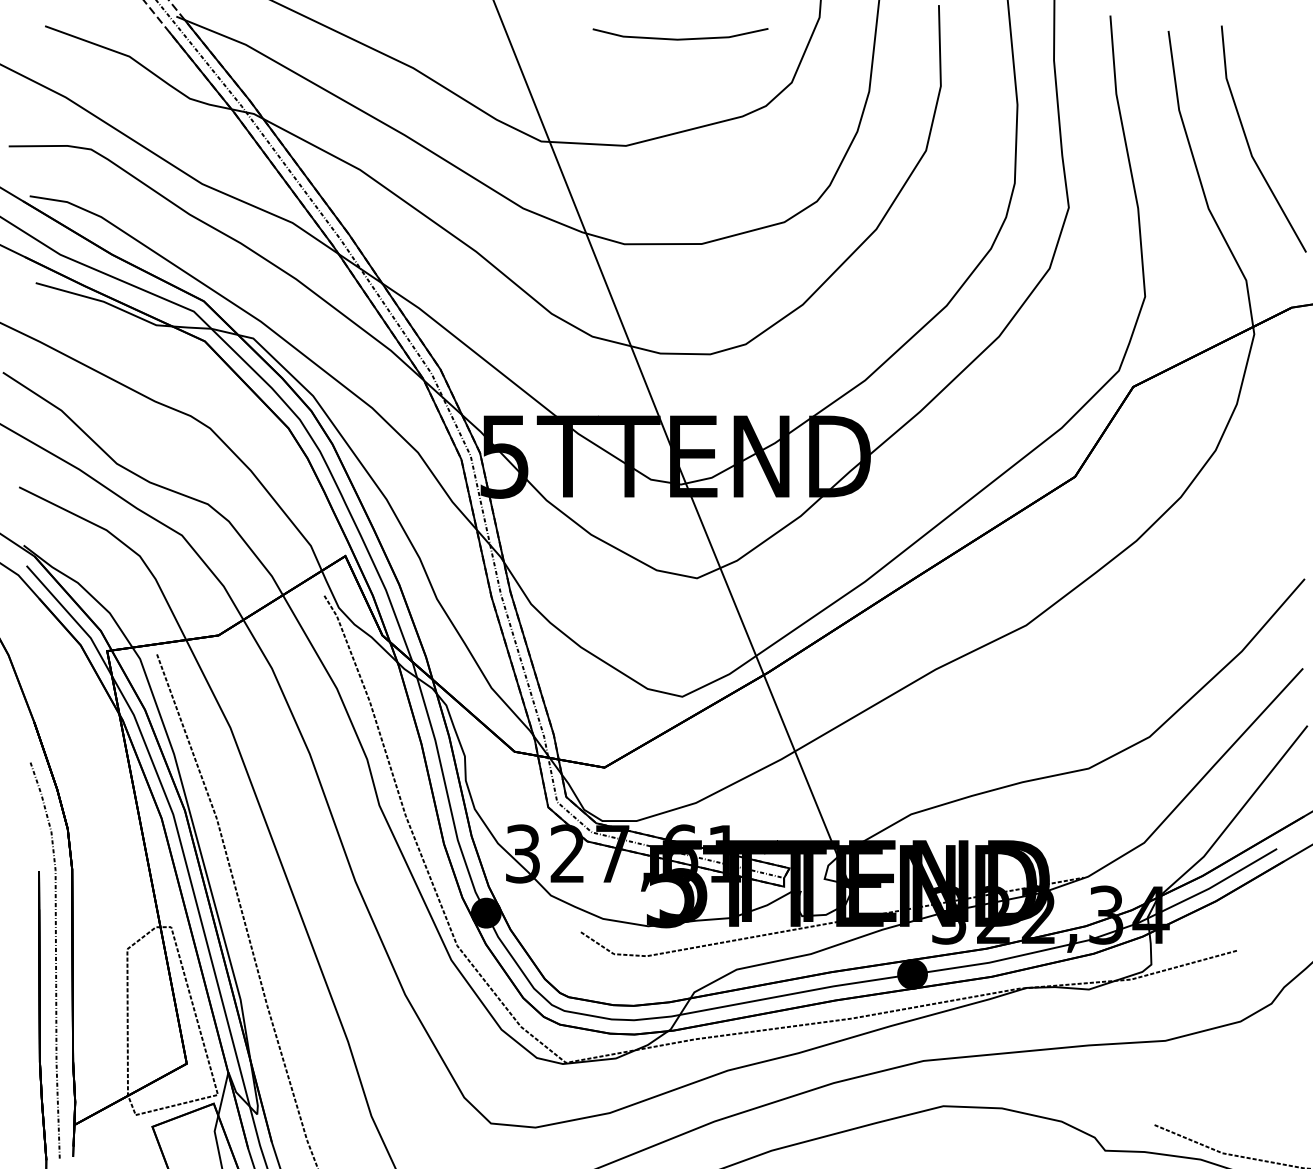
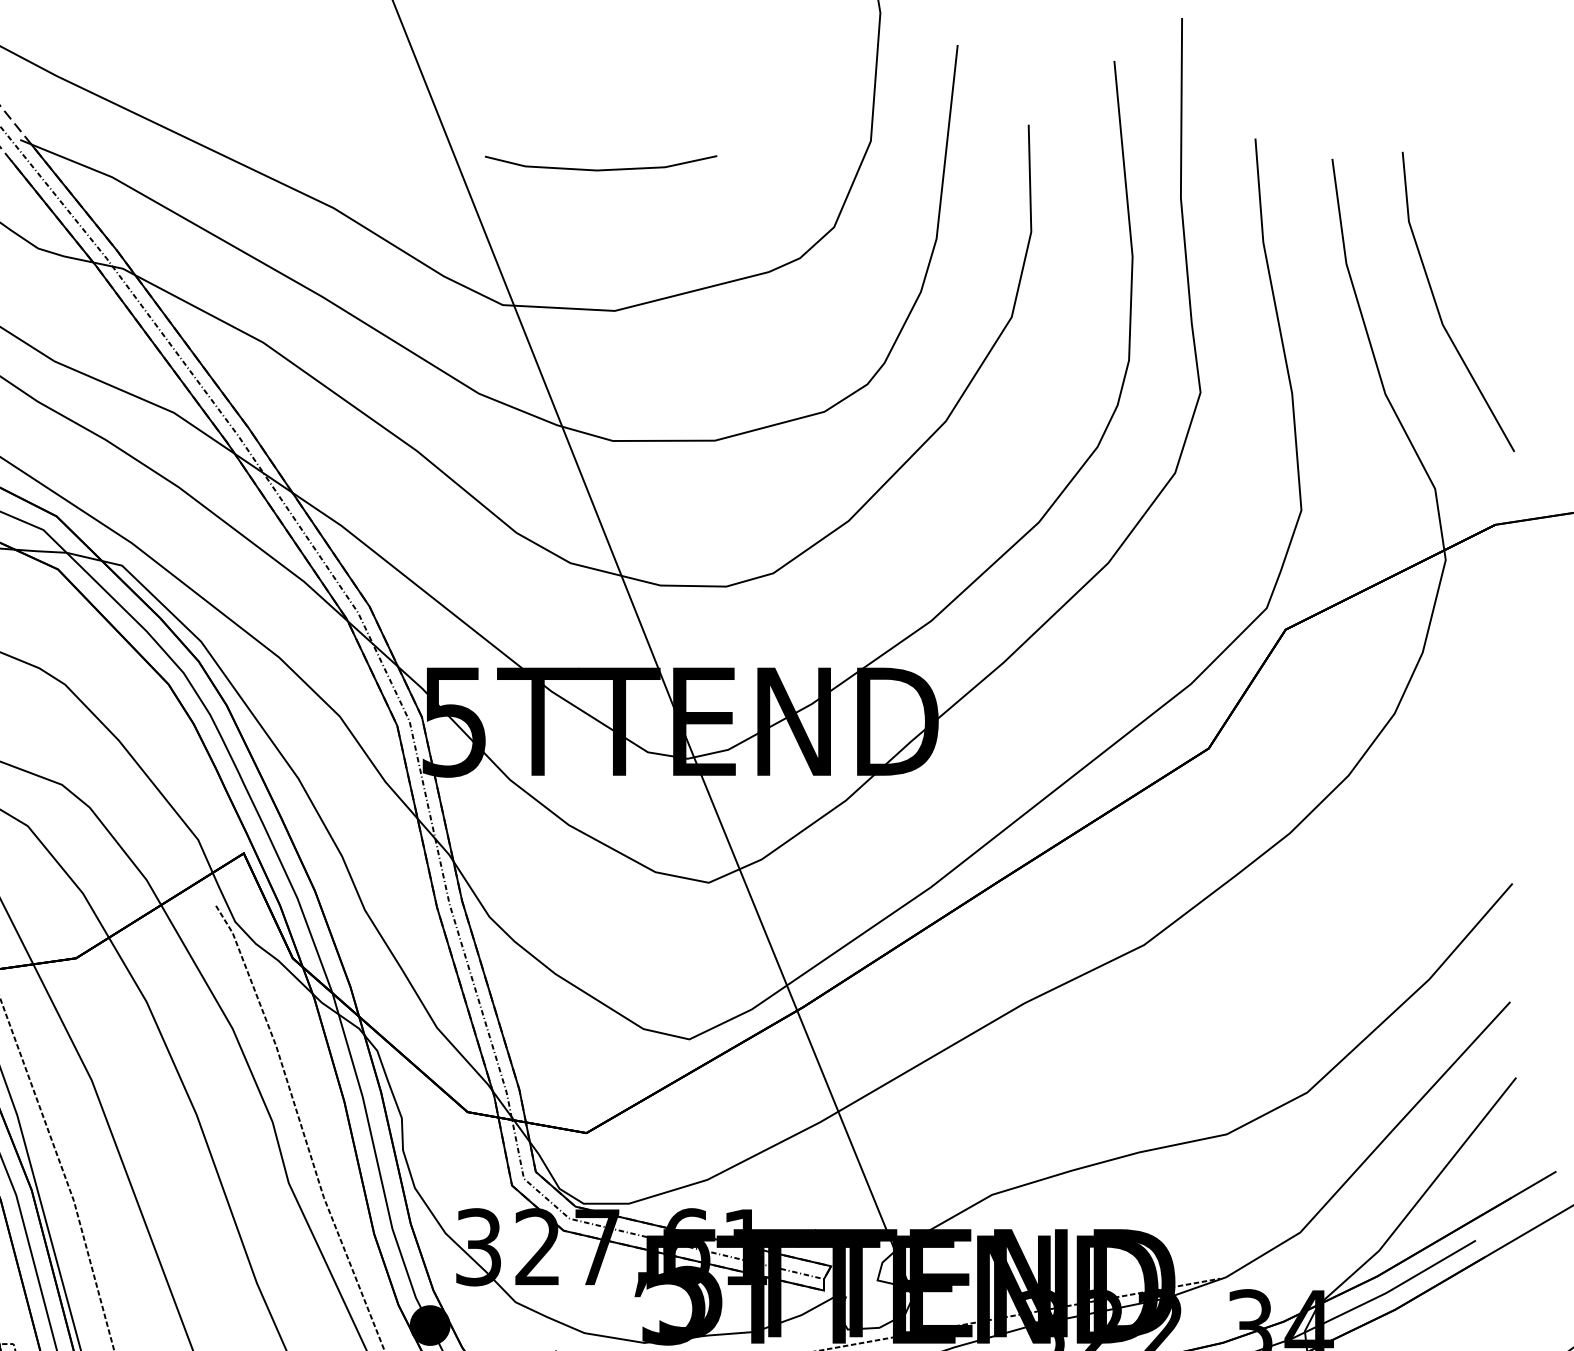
part: (680, 34) -> (600, 163), moved

